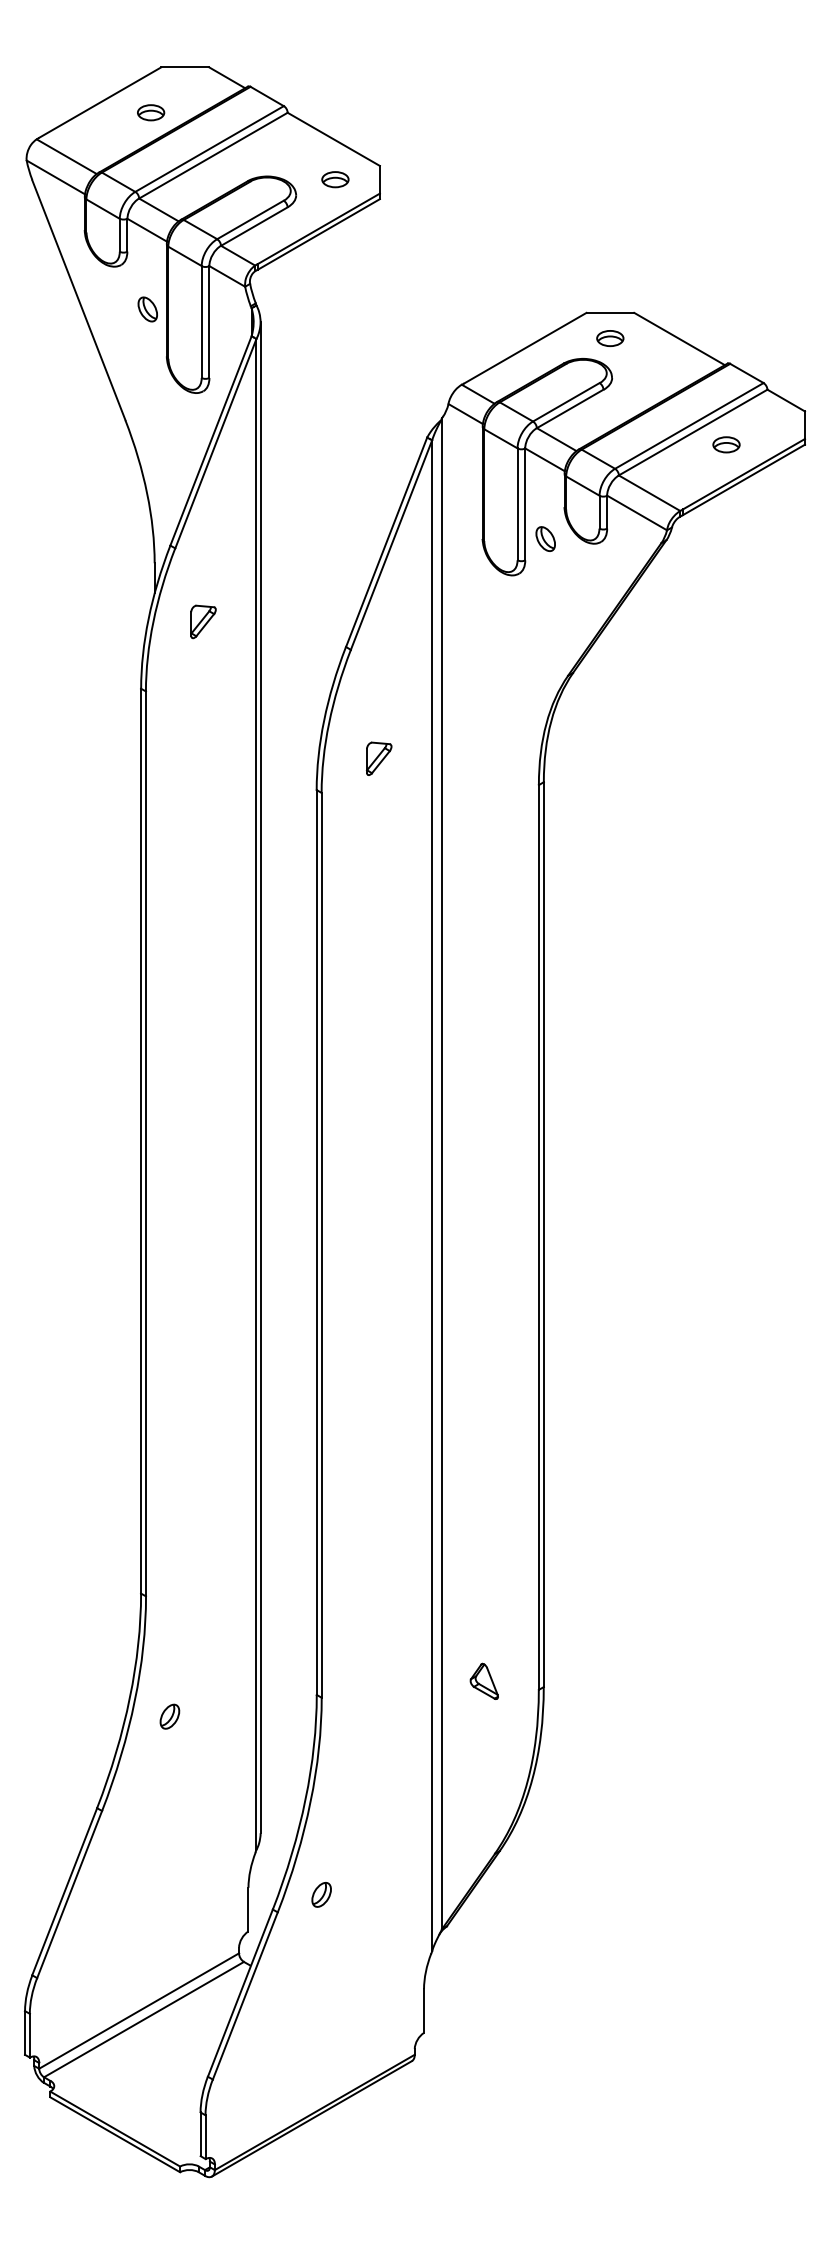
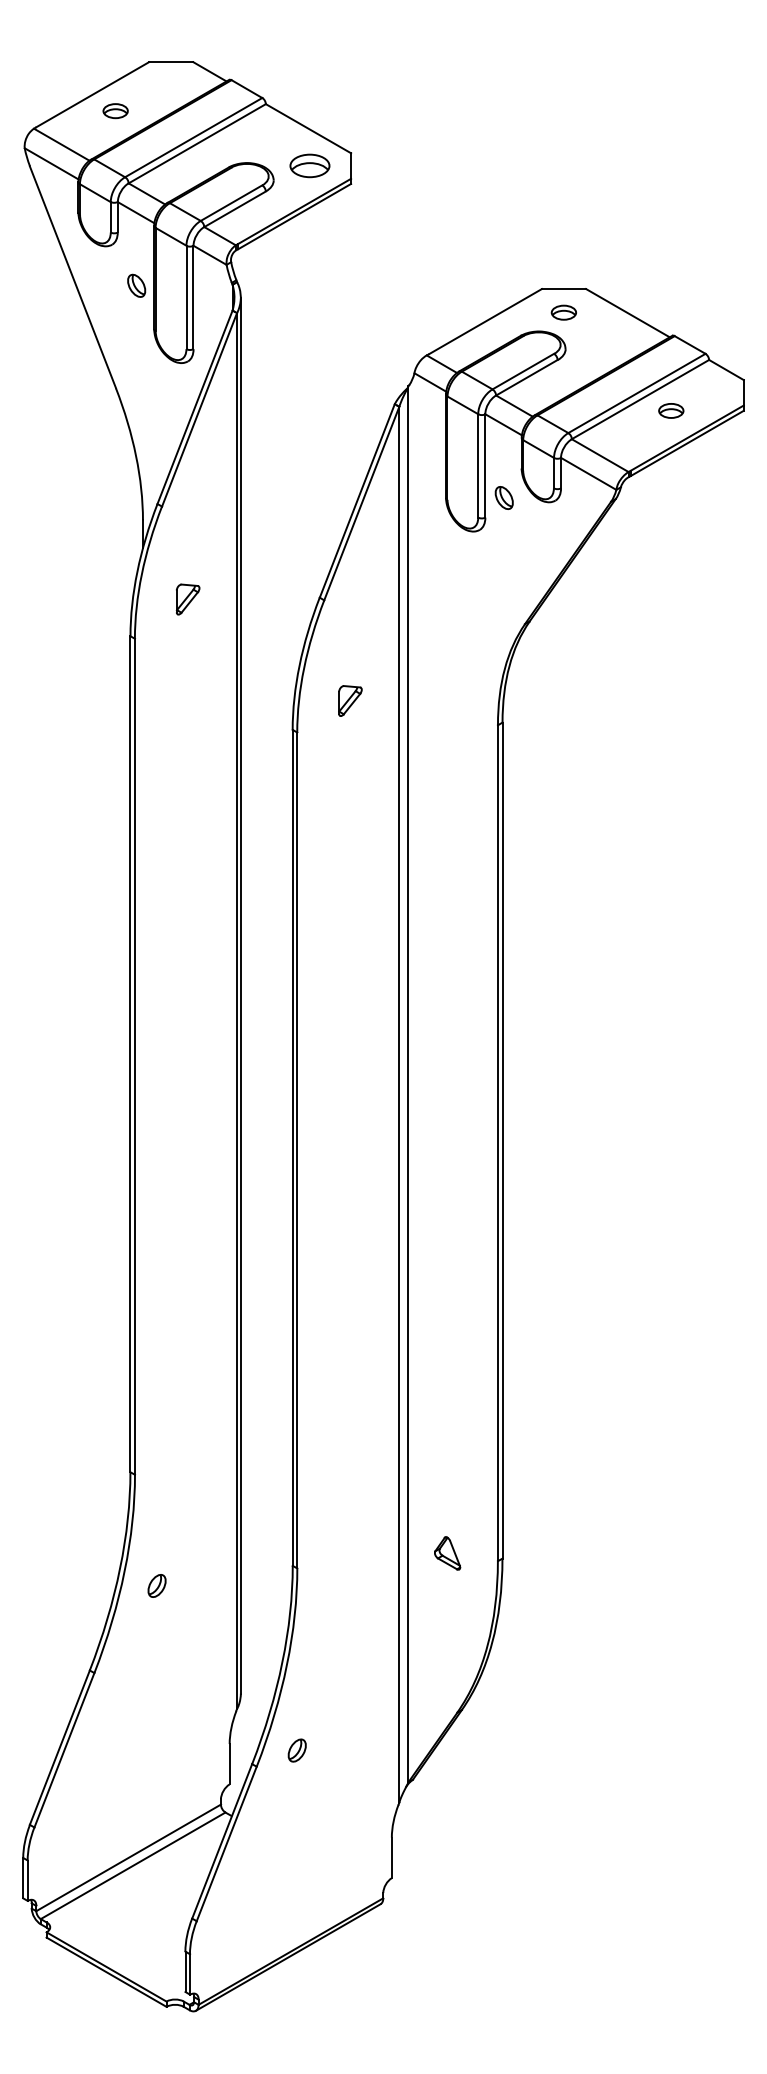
part: (150, 113) -> (115, 111), moved
part: (334, 179) -> (309, 165), size x1.6
part: (202, 621) -> (187, 599), moved

